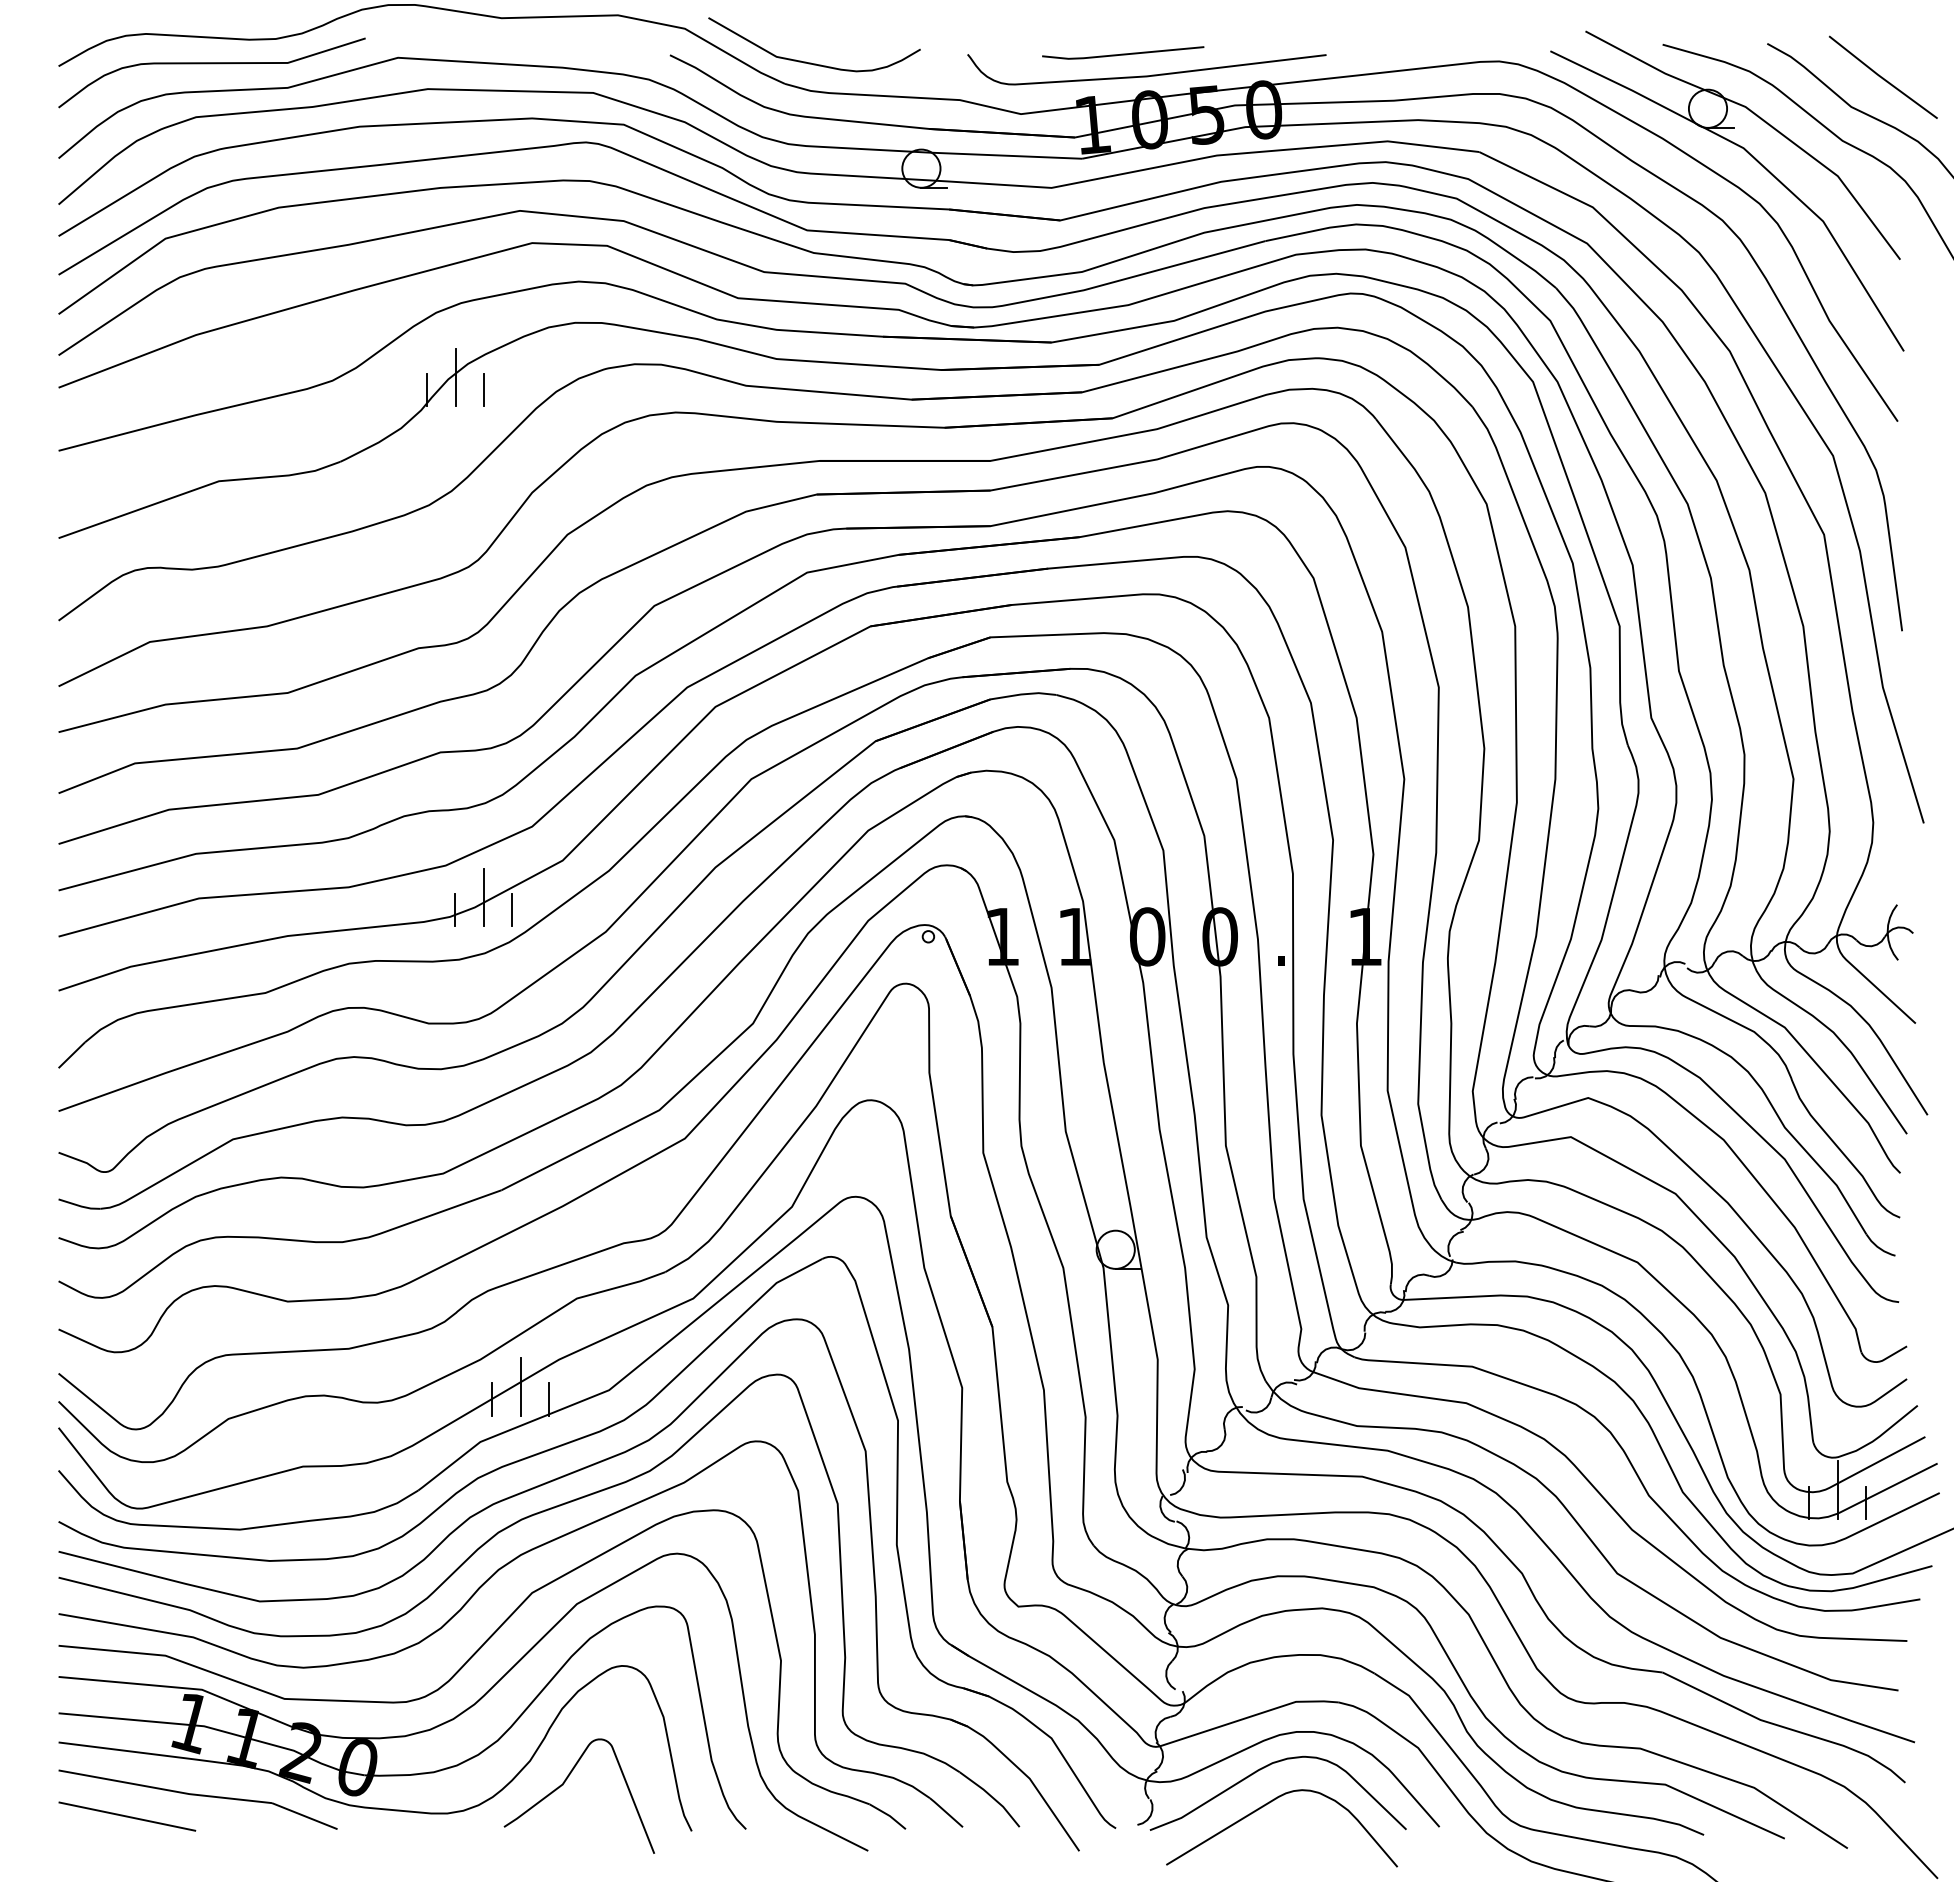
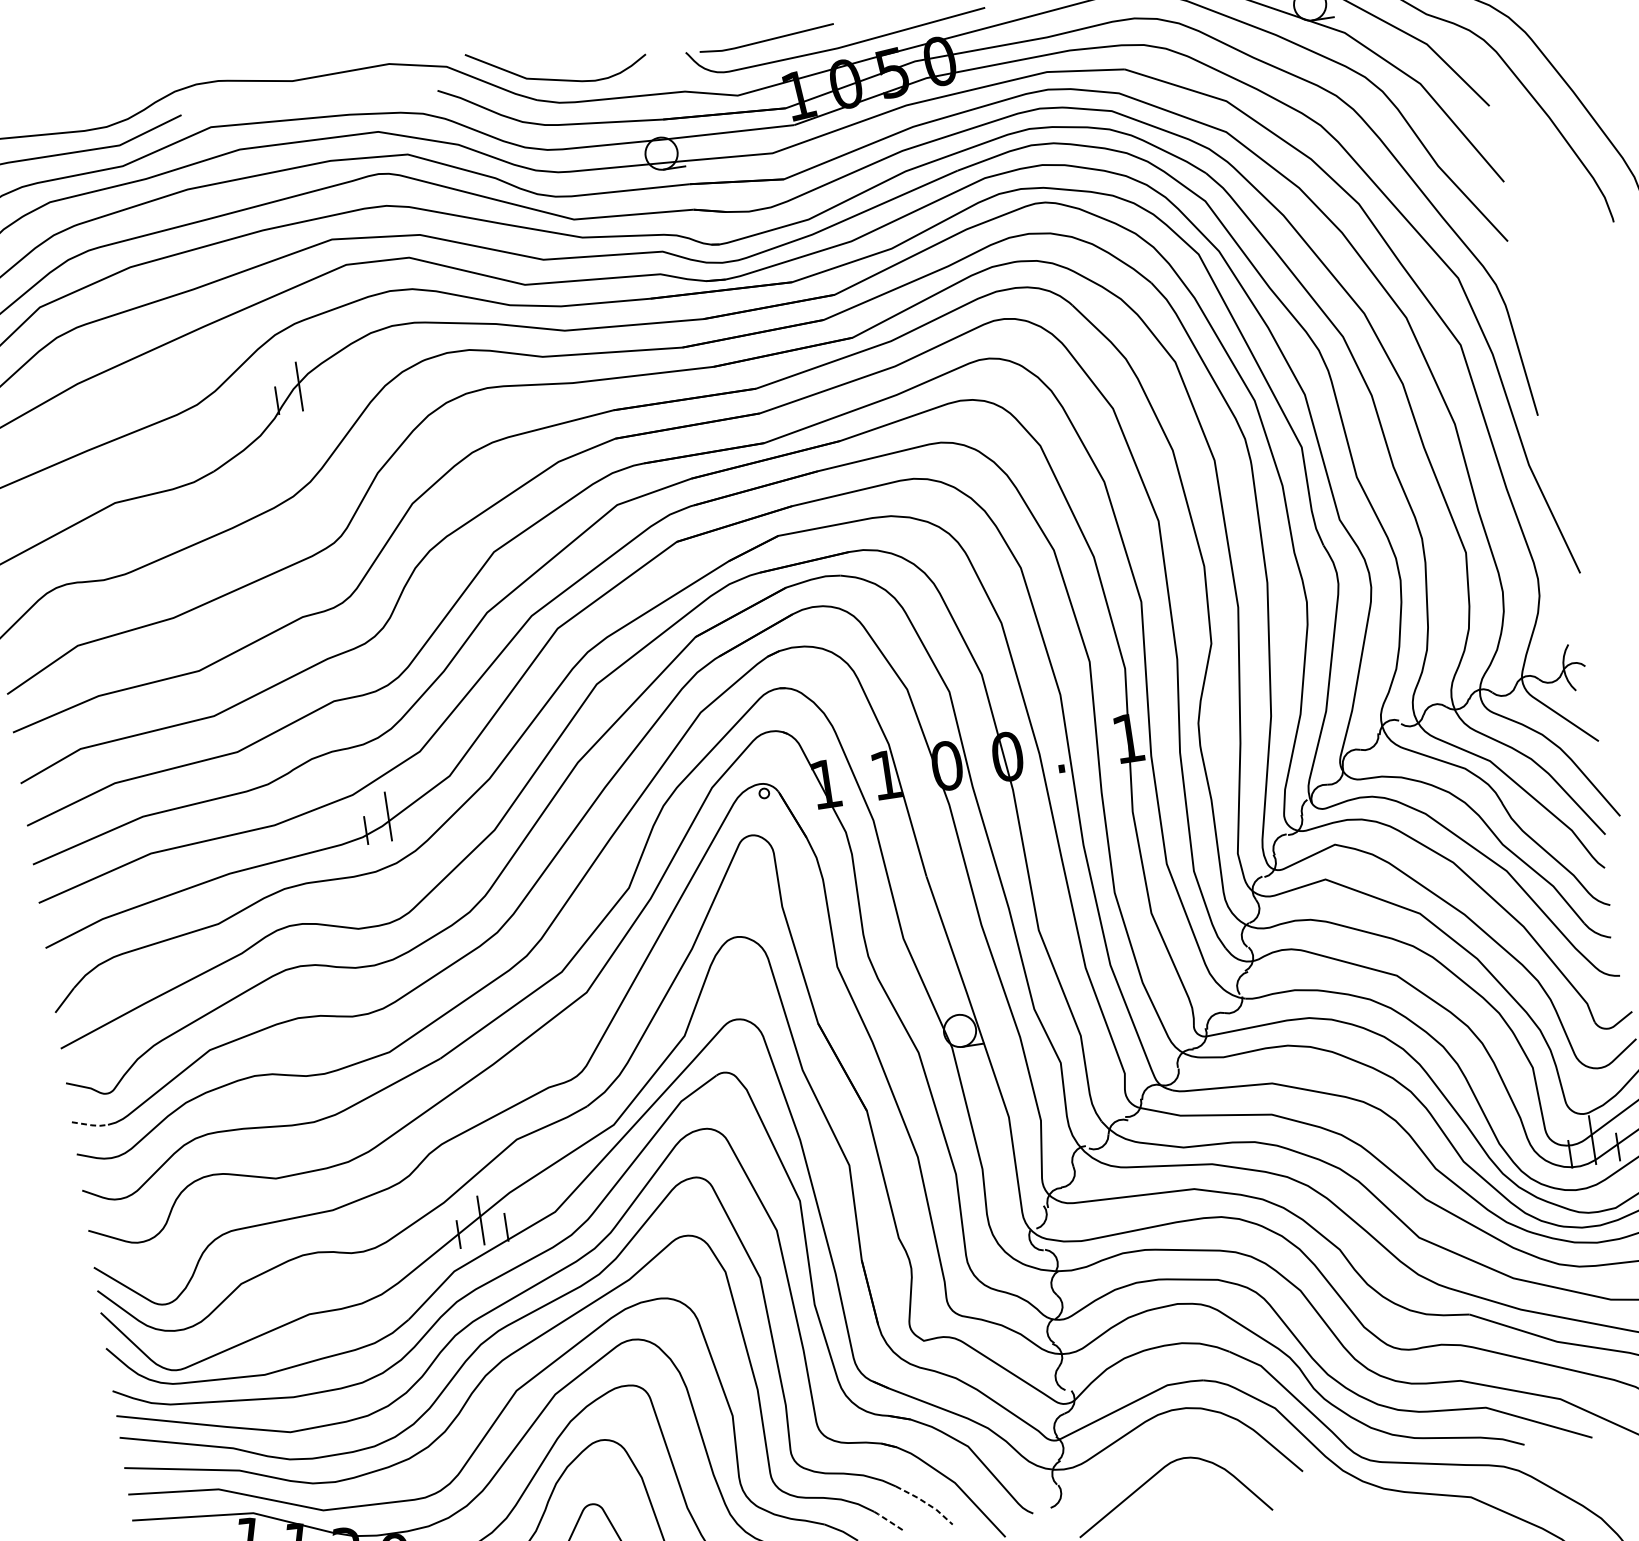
line: (1123, 53) -> (767, 39), moved
line: (484, 390) -> (325, 393), removed
line: (512, 909) -> (413, 823), removed
line: (80, 1206) -> (91, 1125), solid -> dashed
curve: (1264, 1768) -> (1149, 1444), removed
line: (992, 1797) -> (926, 1503), solid -> dashed
line: (946, 1812) -> (889, 1521), solid -> dashed

